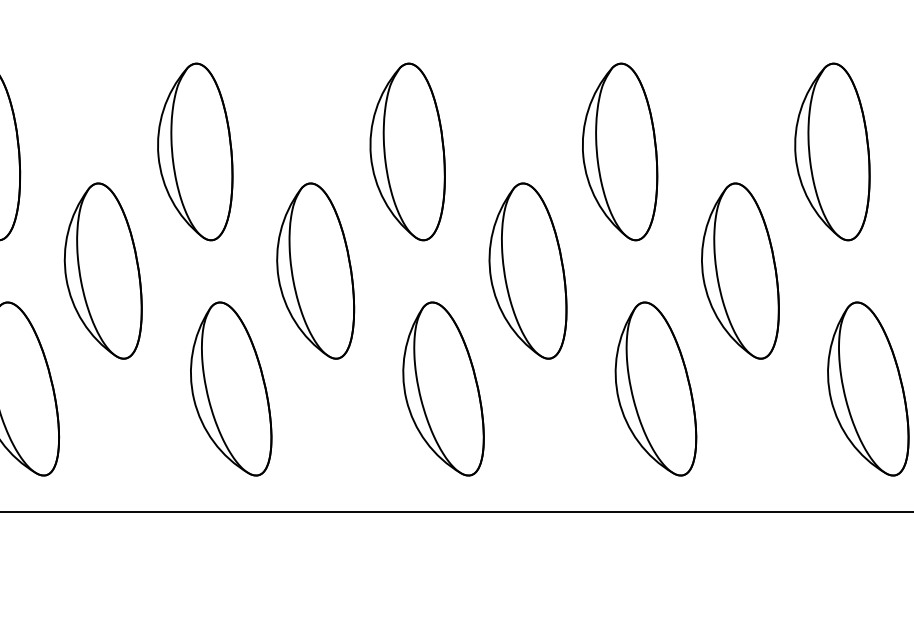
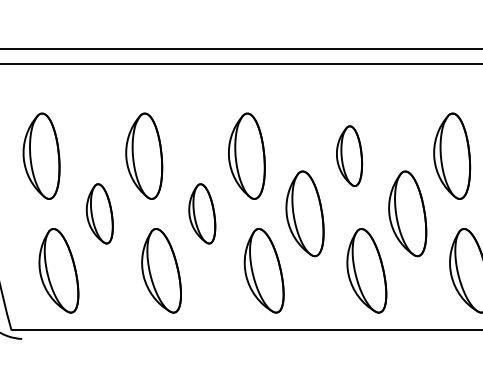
part: (620, 150) -> (349, 155), size x0.7
part: (102, 270) -> (99, 213), size x0.7
part: (313, 270) -> (201, 213), size x0.7

